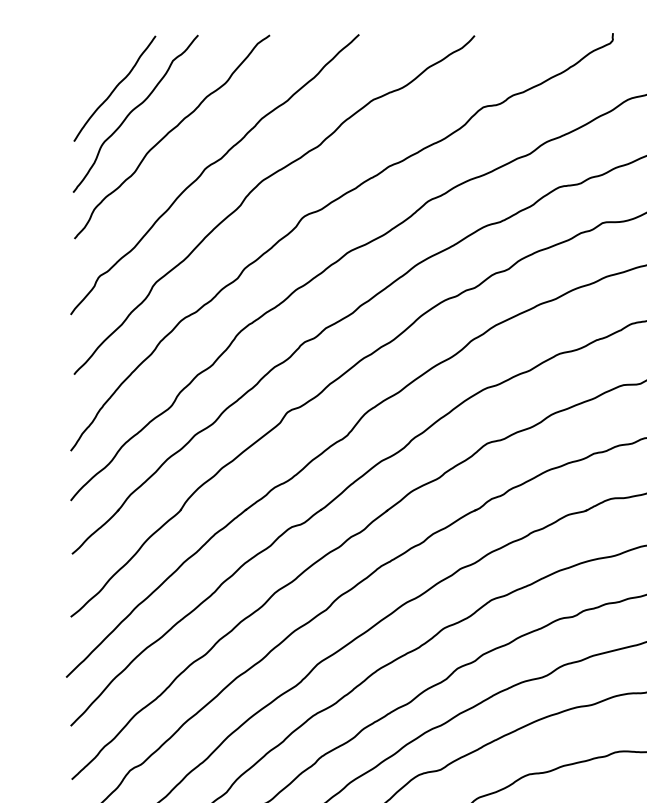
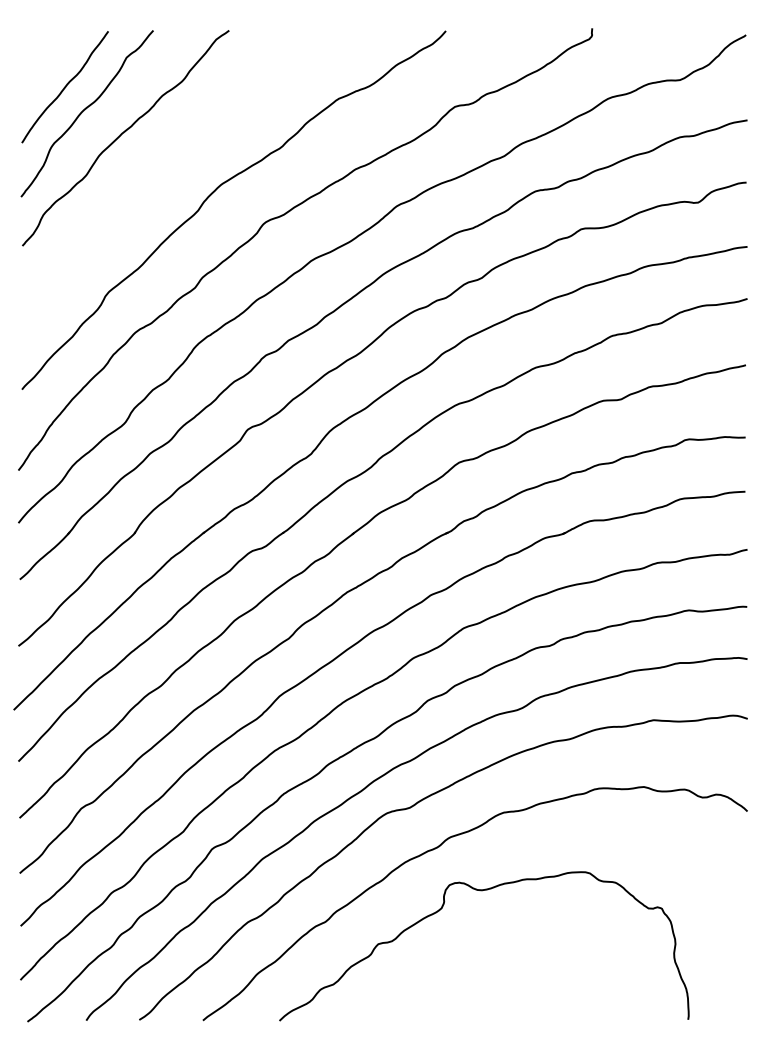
curve: (211, 165) -> (167, 168), removed

